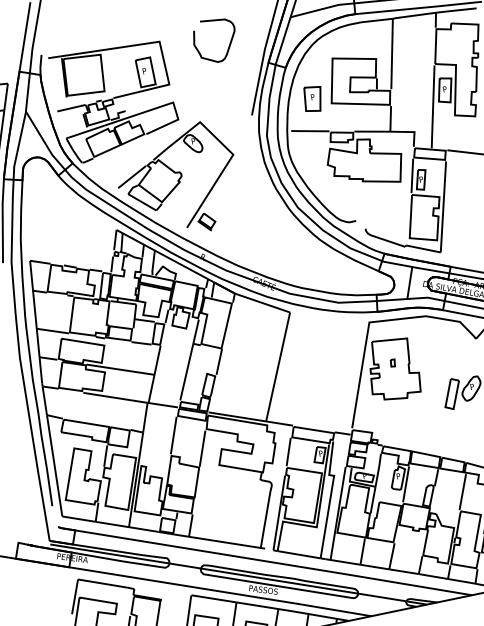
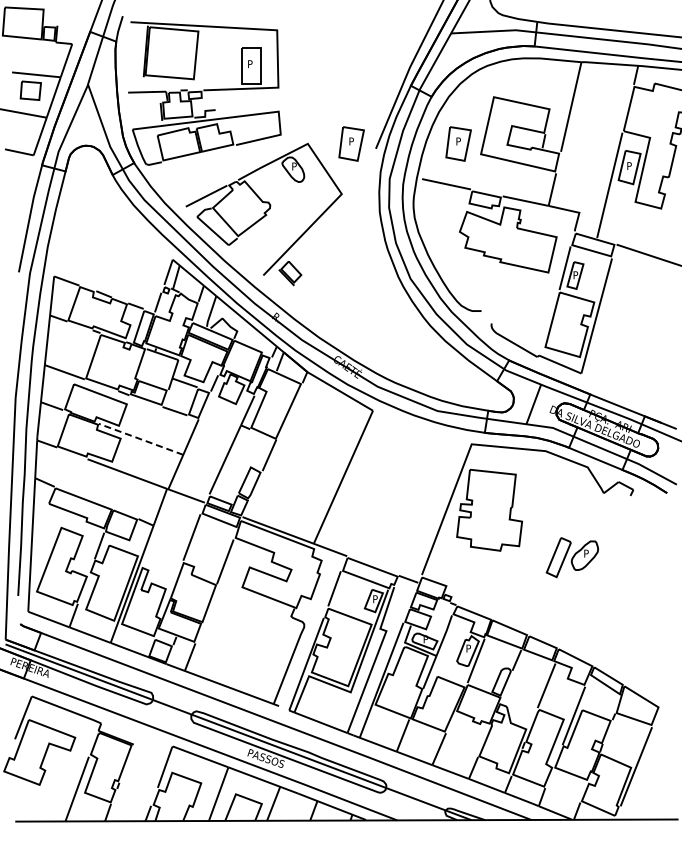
curve: (228, 47) -> (363, 55), removed
part: (232, 115) -> (351, 143), added
part: (393, 363) -> (491, 502), removed
line: (120, 369) -> (141, 439), solid -> dashed

